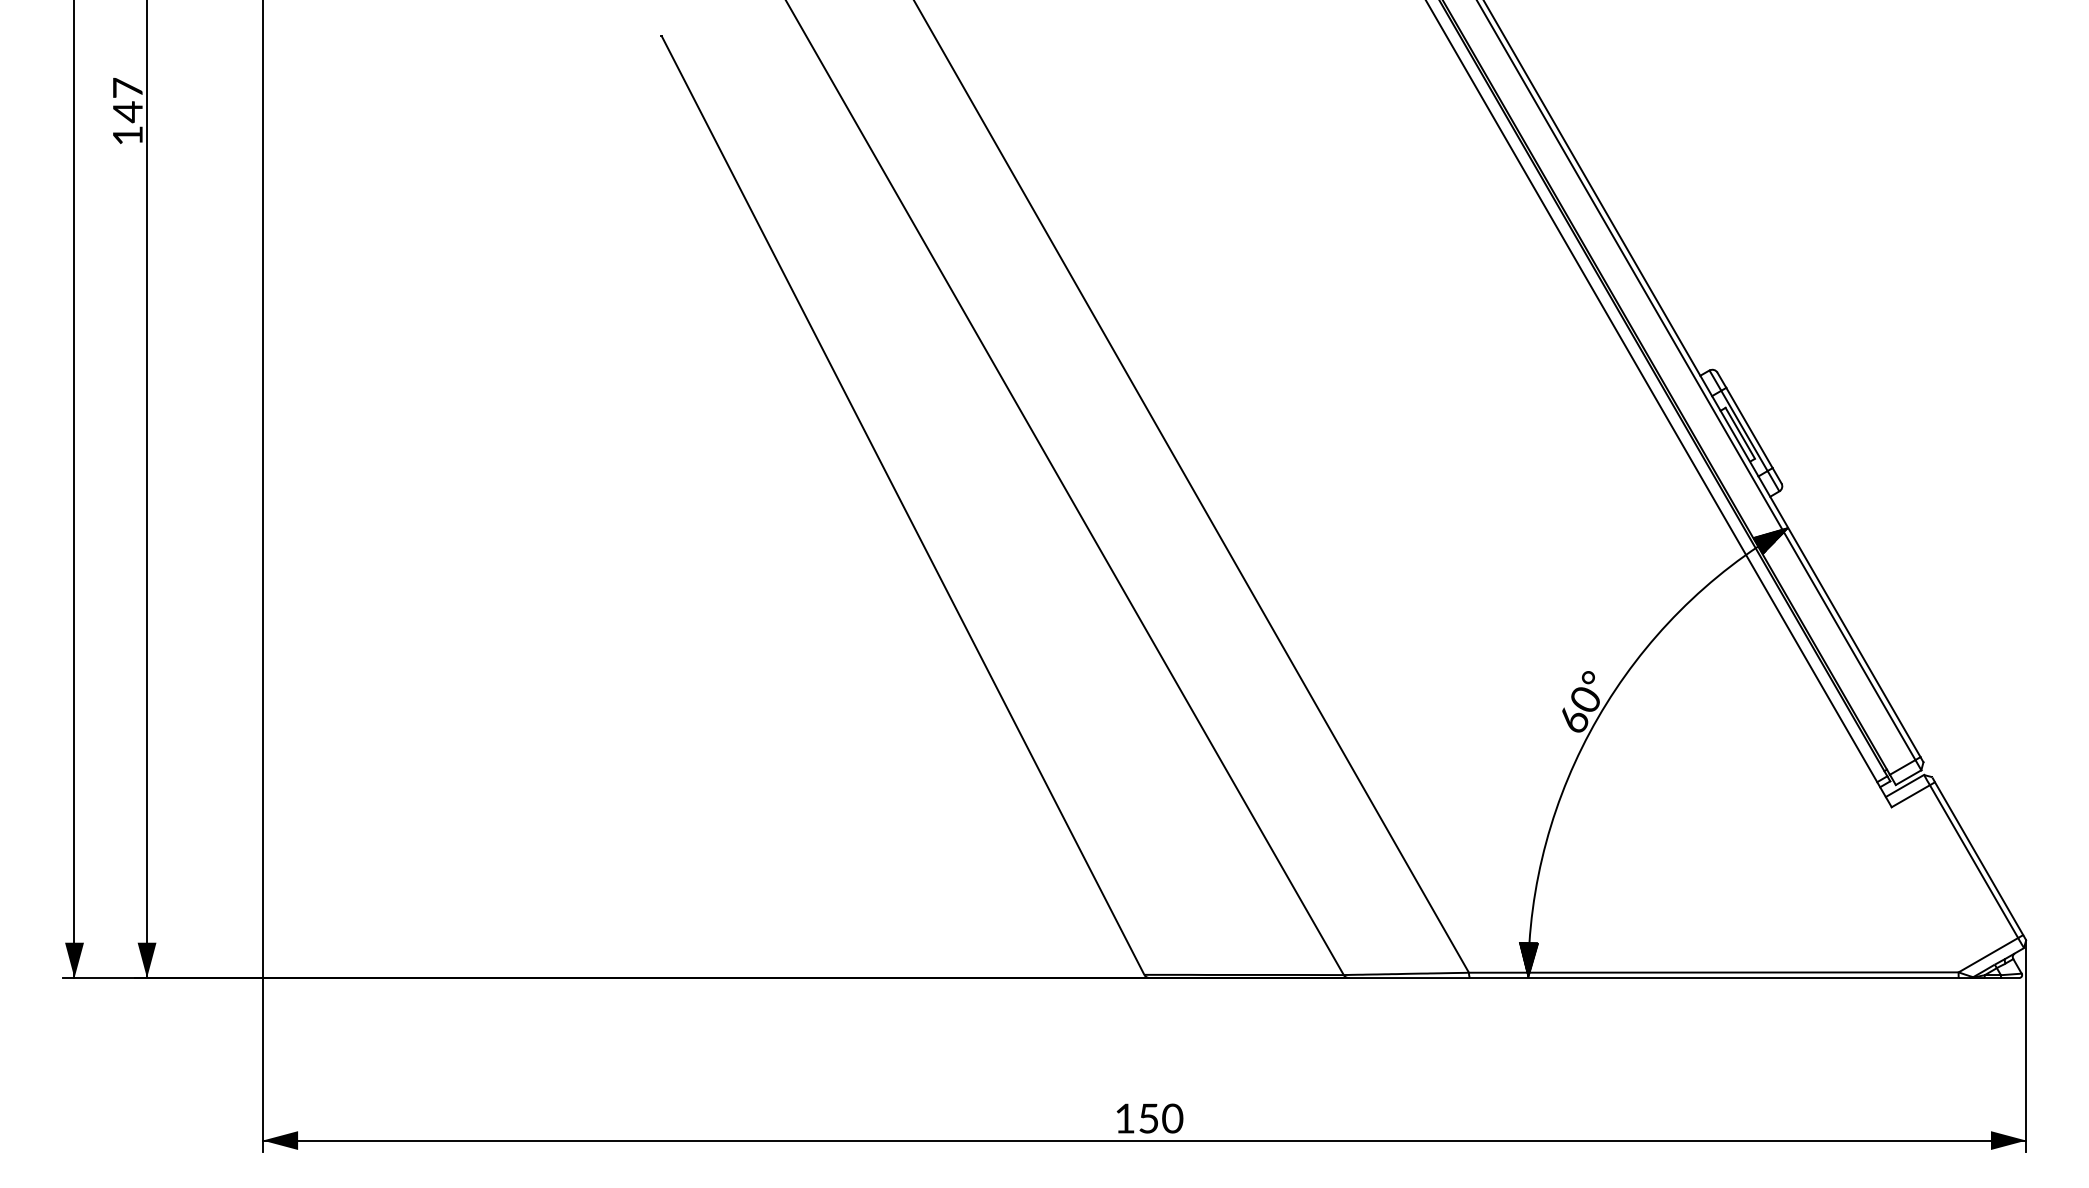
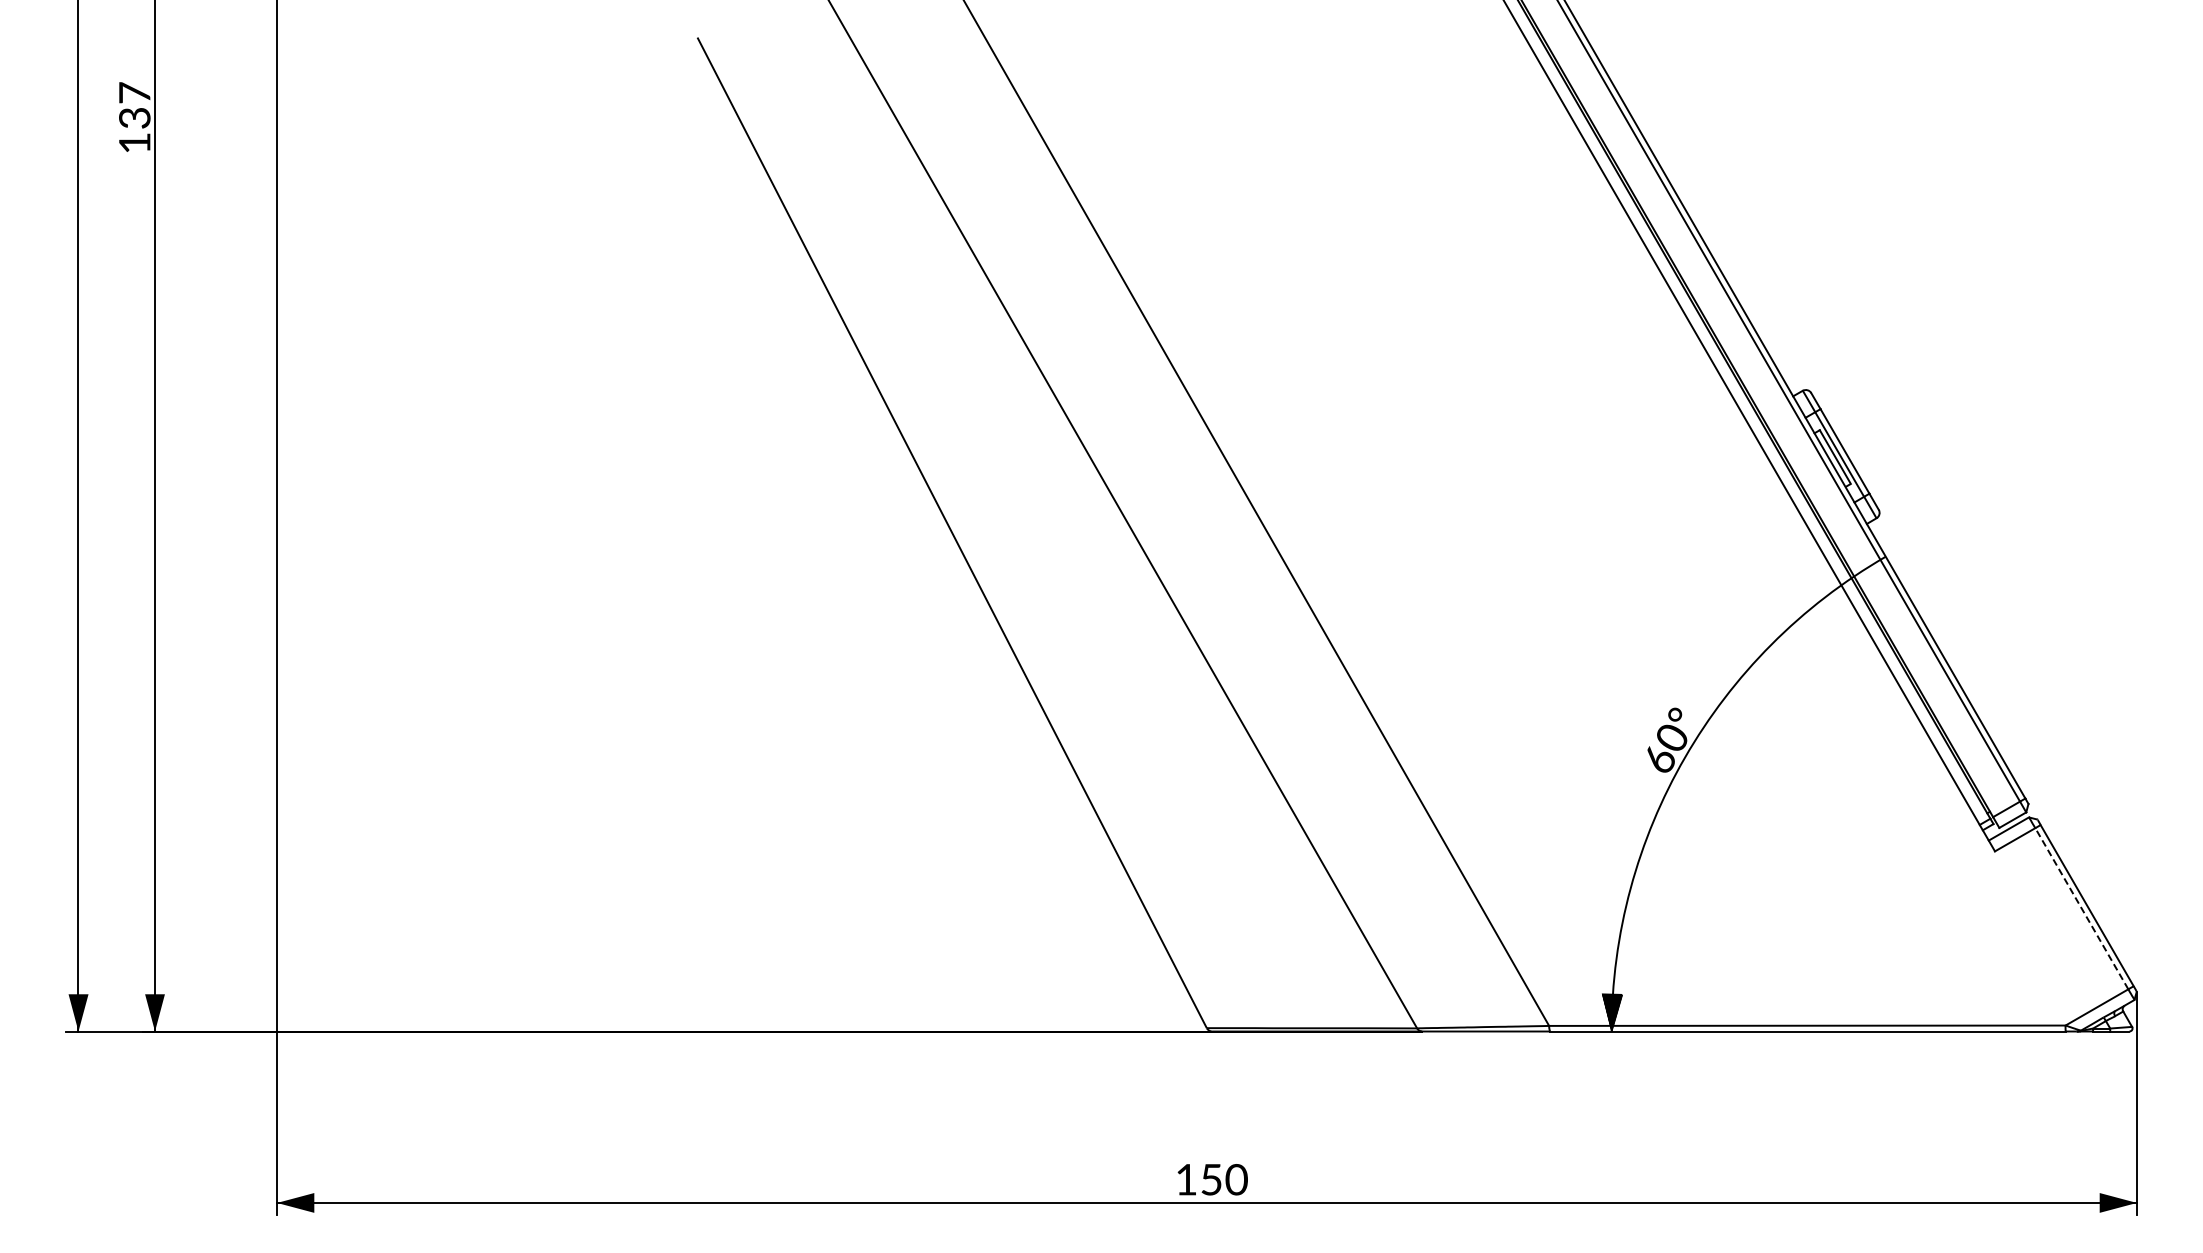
text: (127, 112) -> (134, 118), 147 -> 137
hatch: (1769, 540) -> (1866, 570), removed
line: (1973, 861) -> (2081, 908), solid -> dashed

